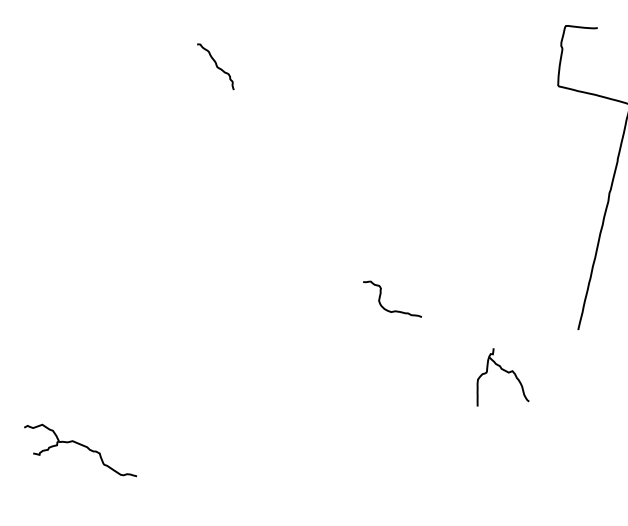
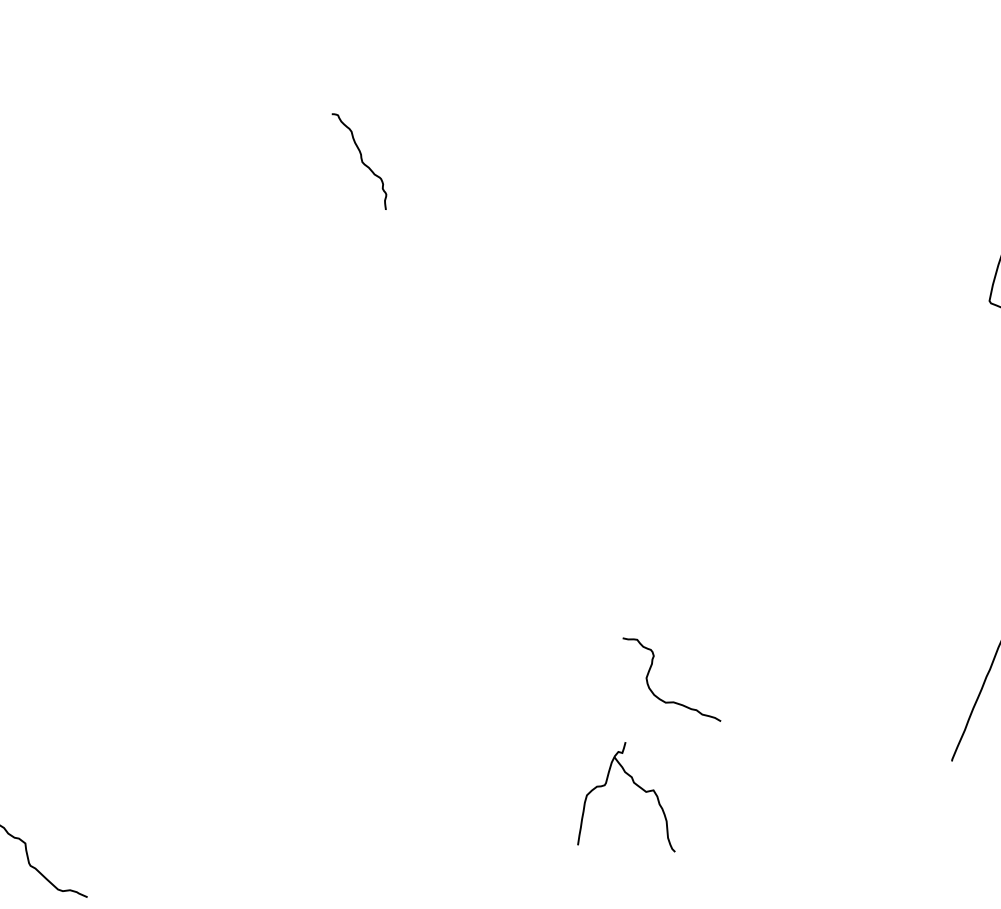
curve: (381, 295) -> (652, 668), moved
part: (504, 371) -> (638, 788), moved

